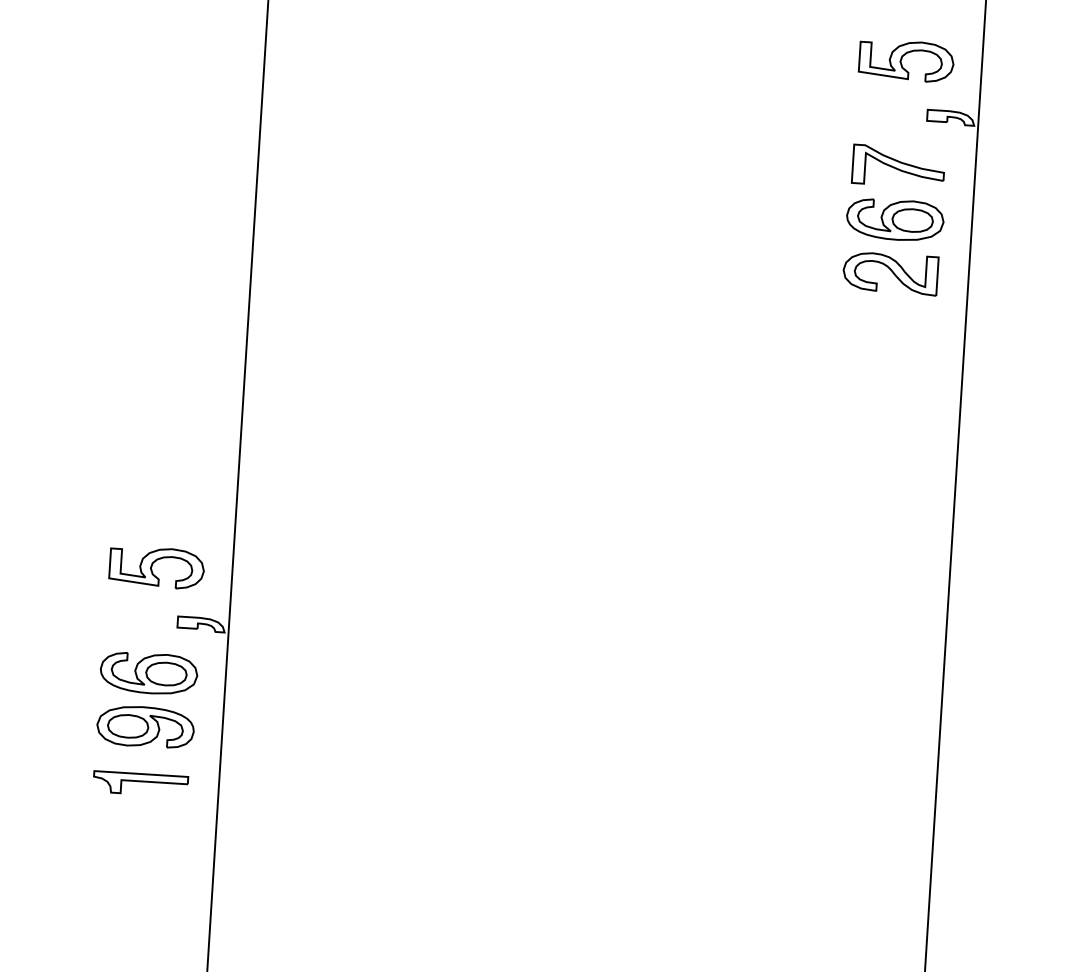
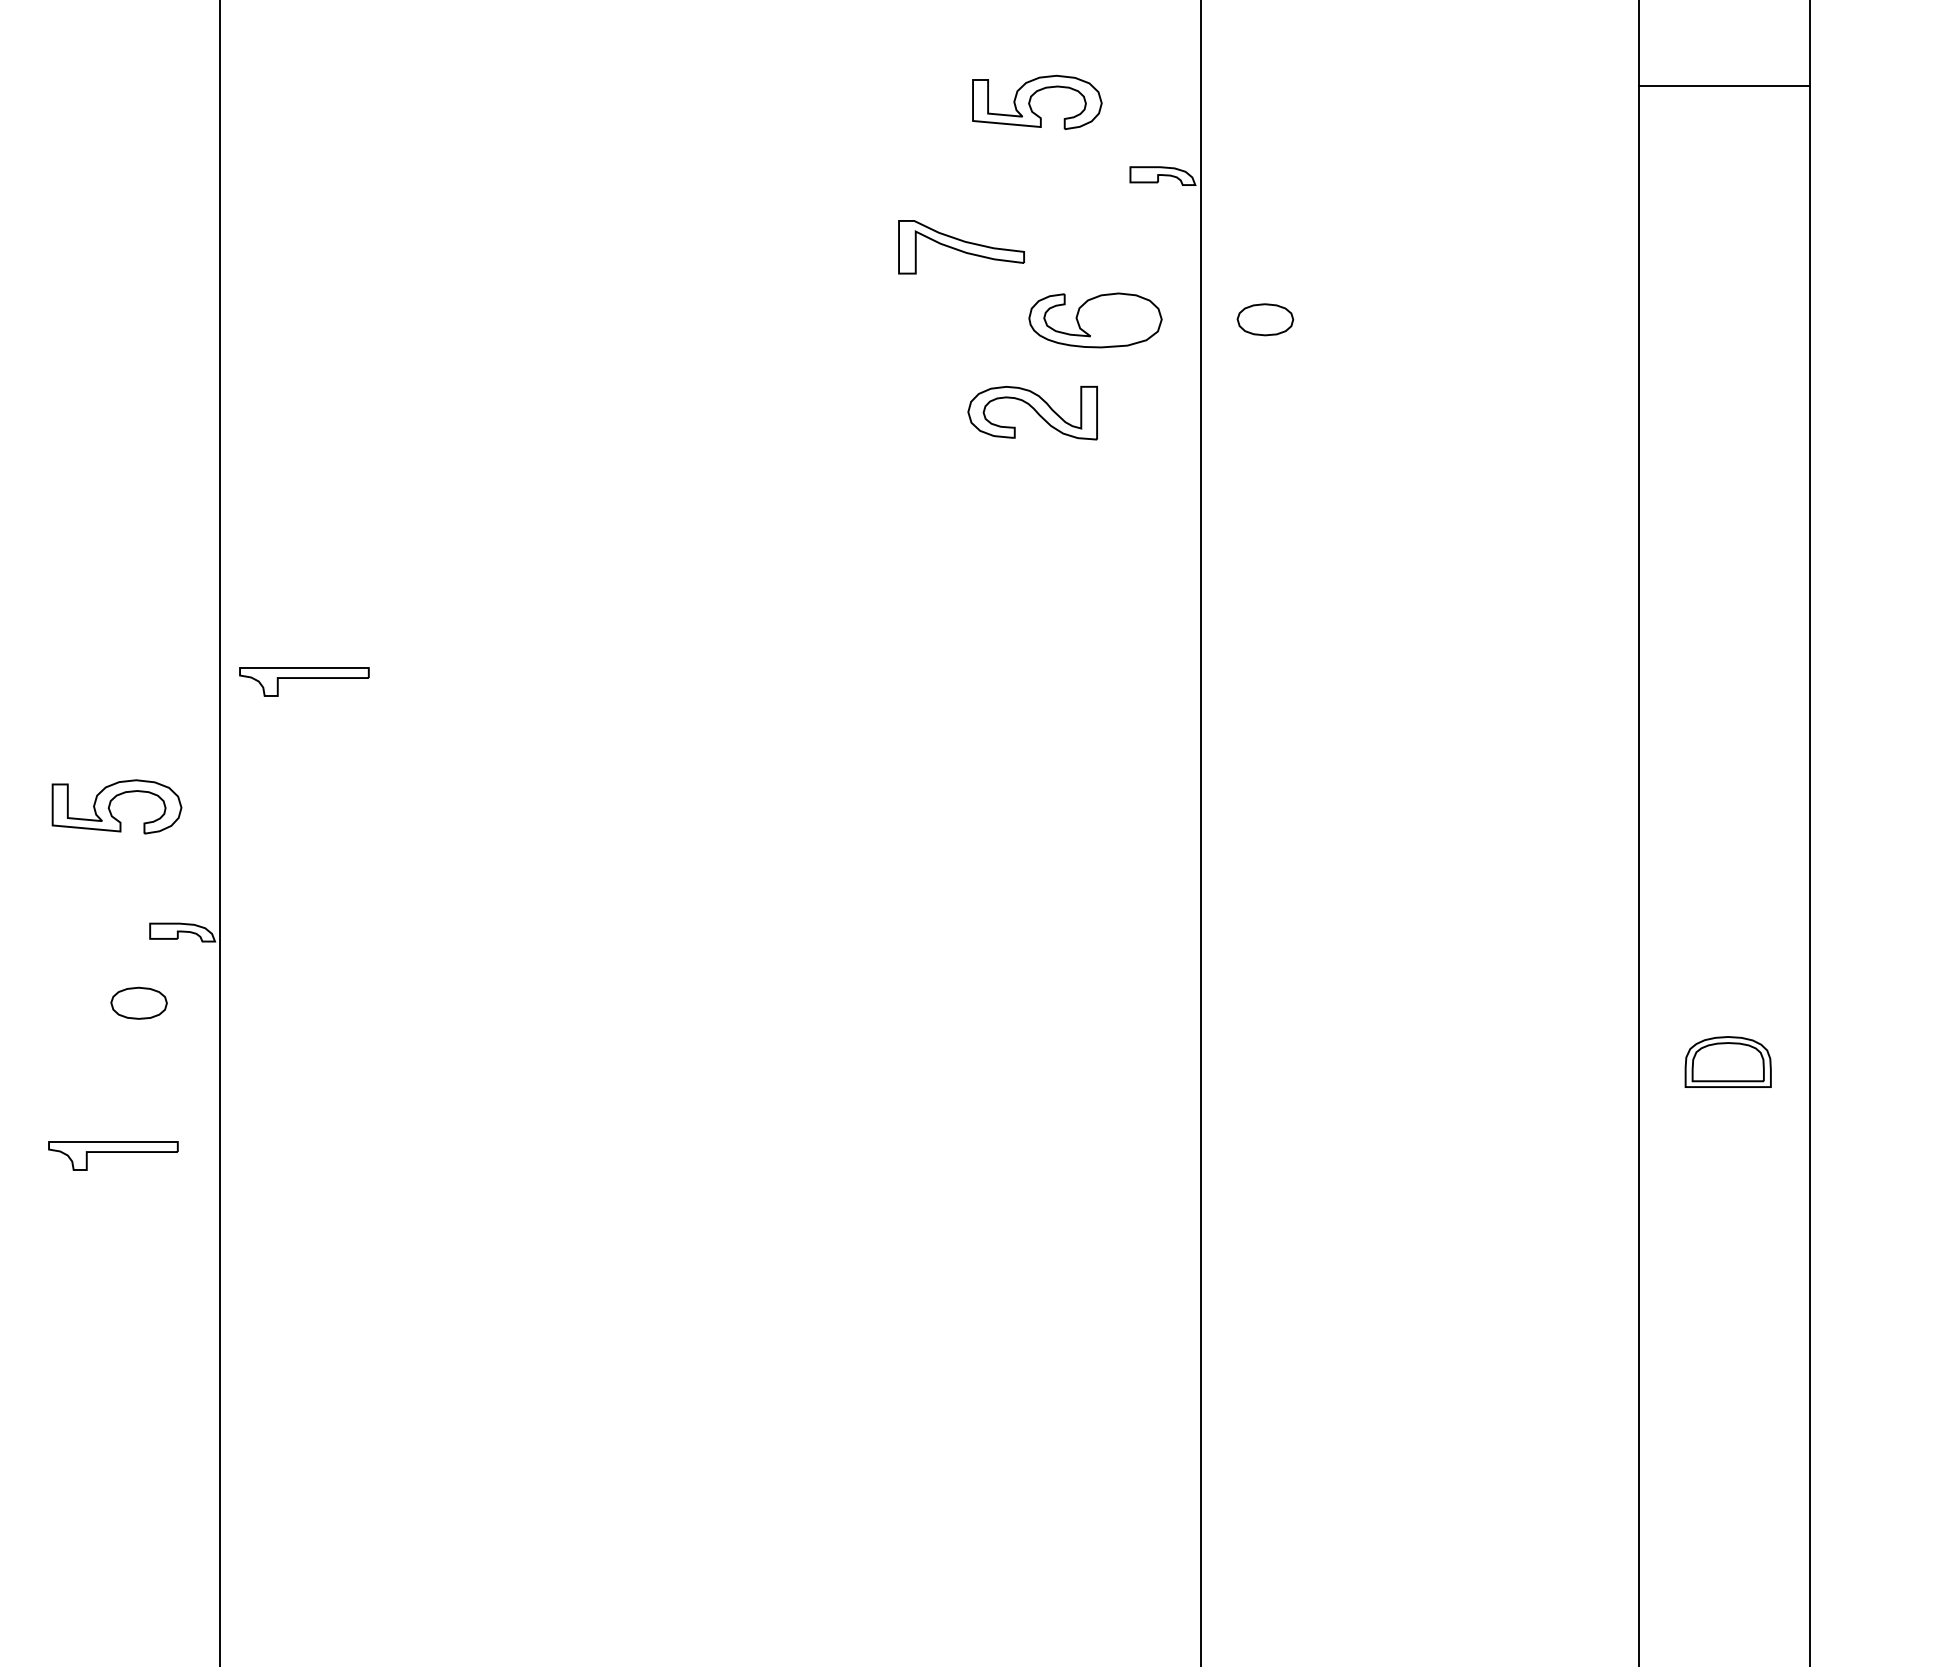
part: (902, 58) -> (1031, 99), moved
part: (898, 166) -> (961, 247), moved
part: (912, 220) -> (1265, 319), moved
part: (890, 273) -> (1032, 412), moved
part: (301, 446) -> (304, 681), added
part: (156, 567) -> (116, 806), moved
part: (149, 673) -> (115, 1003), removed
part: (145, 727) -> (115, 1077), removed

